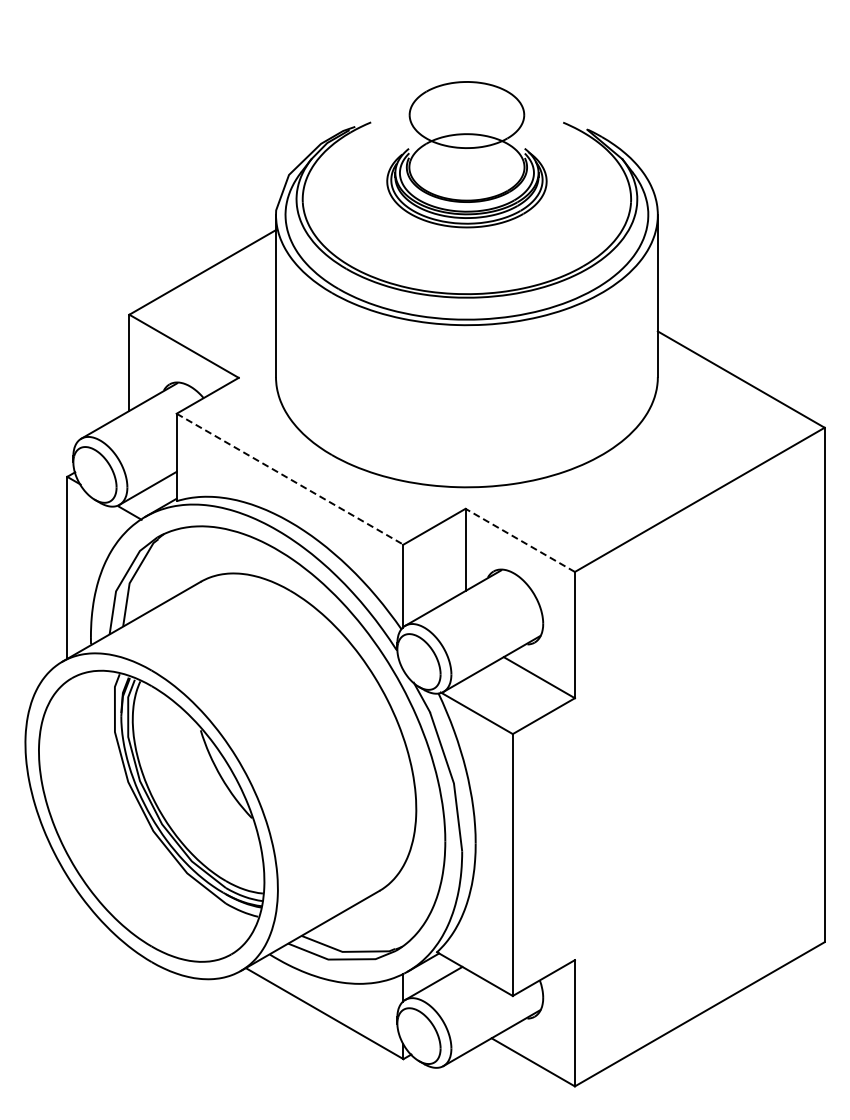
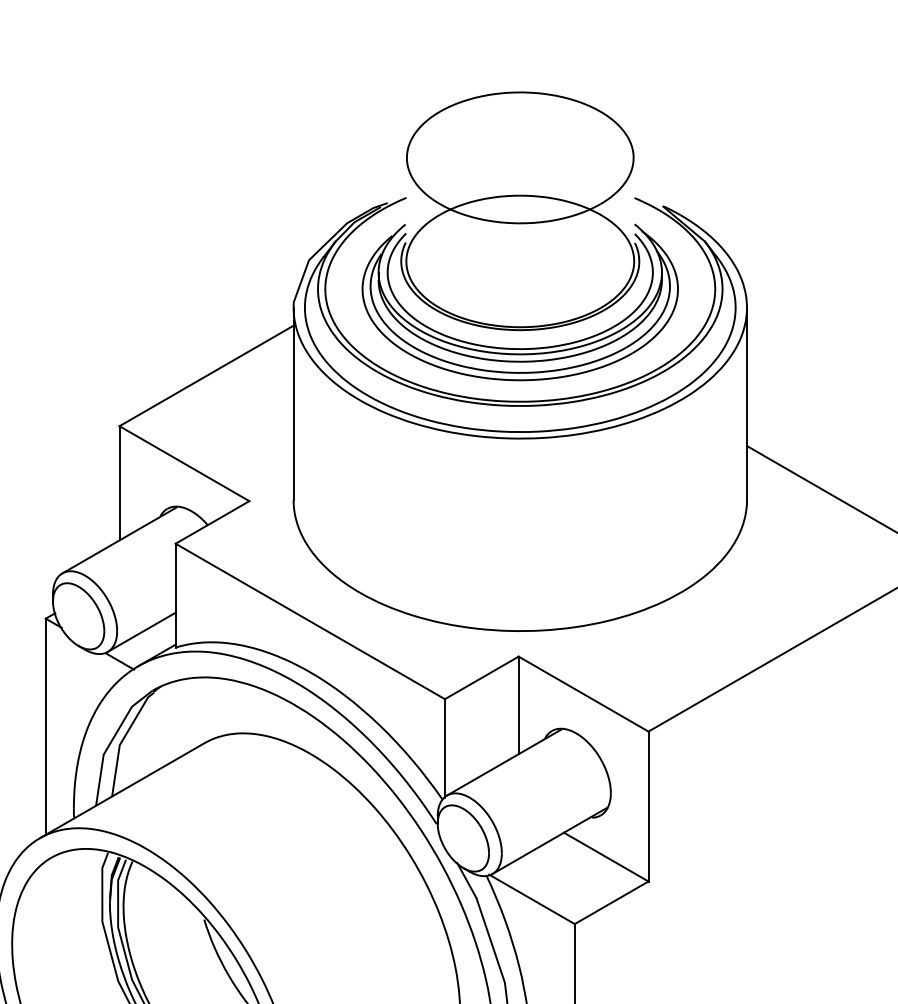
part: (466, 154) -> (519, 235), size x1.67
line: (290, 479) -> (310, 621), dashed -> solid
line: (519, 540) -> (582, 694), dashed -> solid

